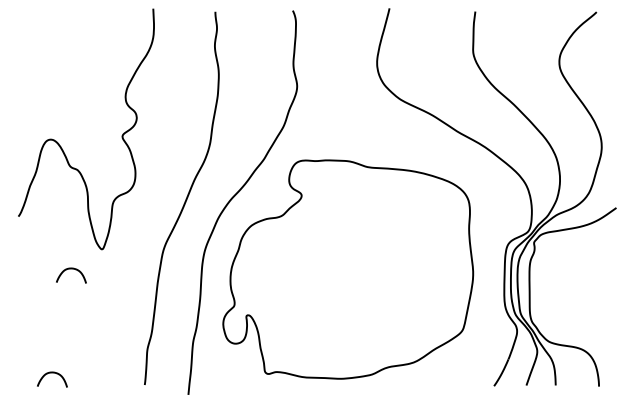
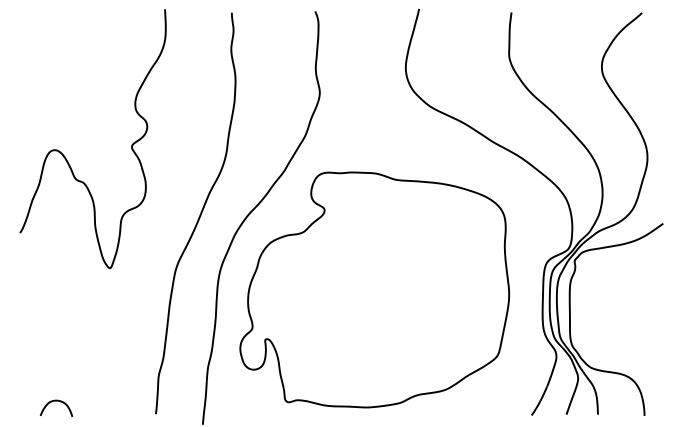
curve: (71, 269) -> (77, 289), removed

